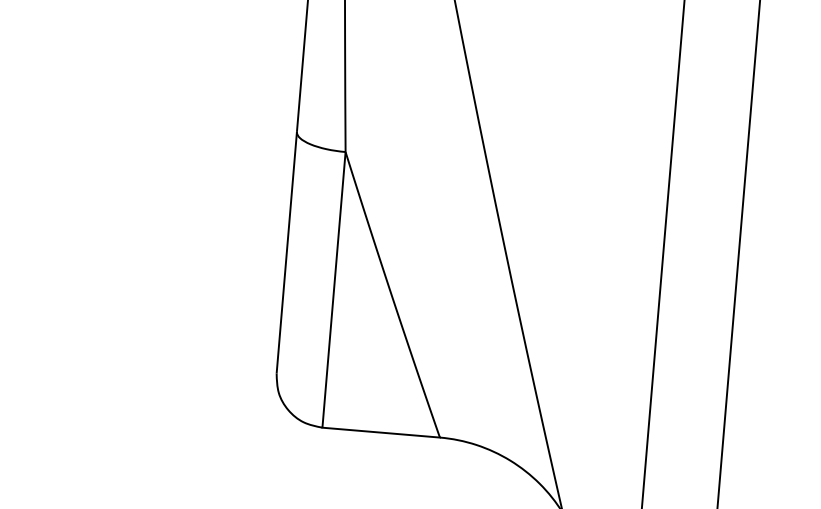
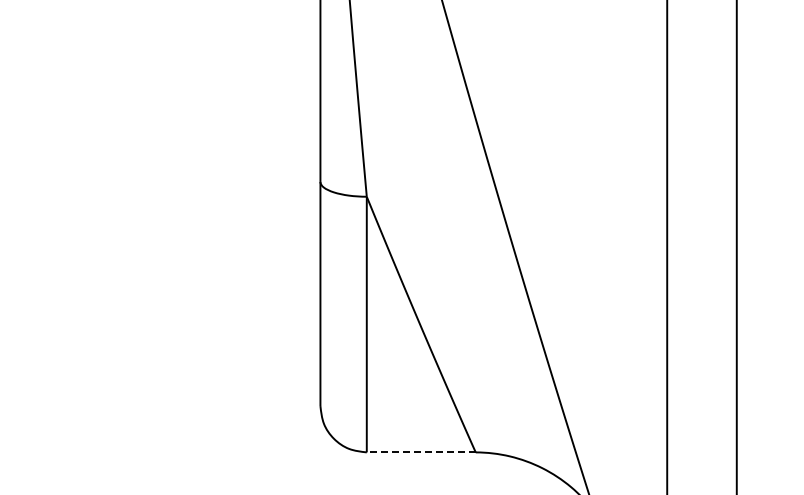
line: (380, 432) -> (420, 452), solid -> dashed

